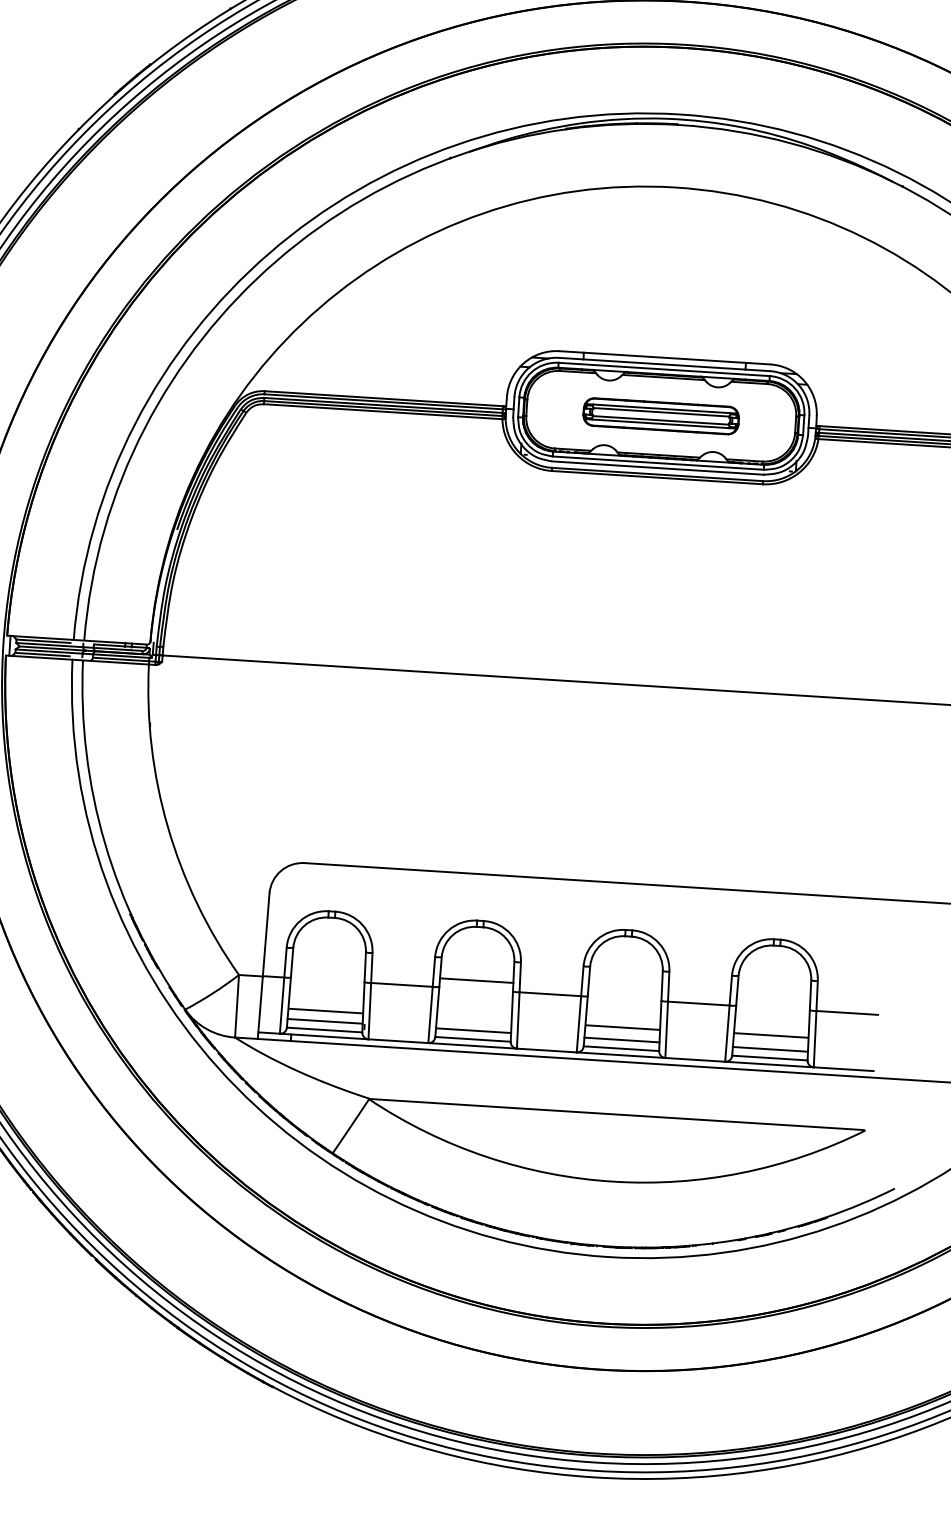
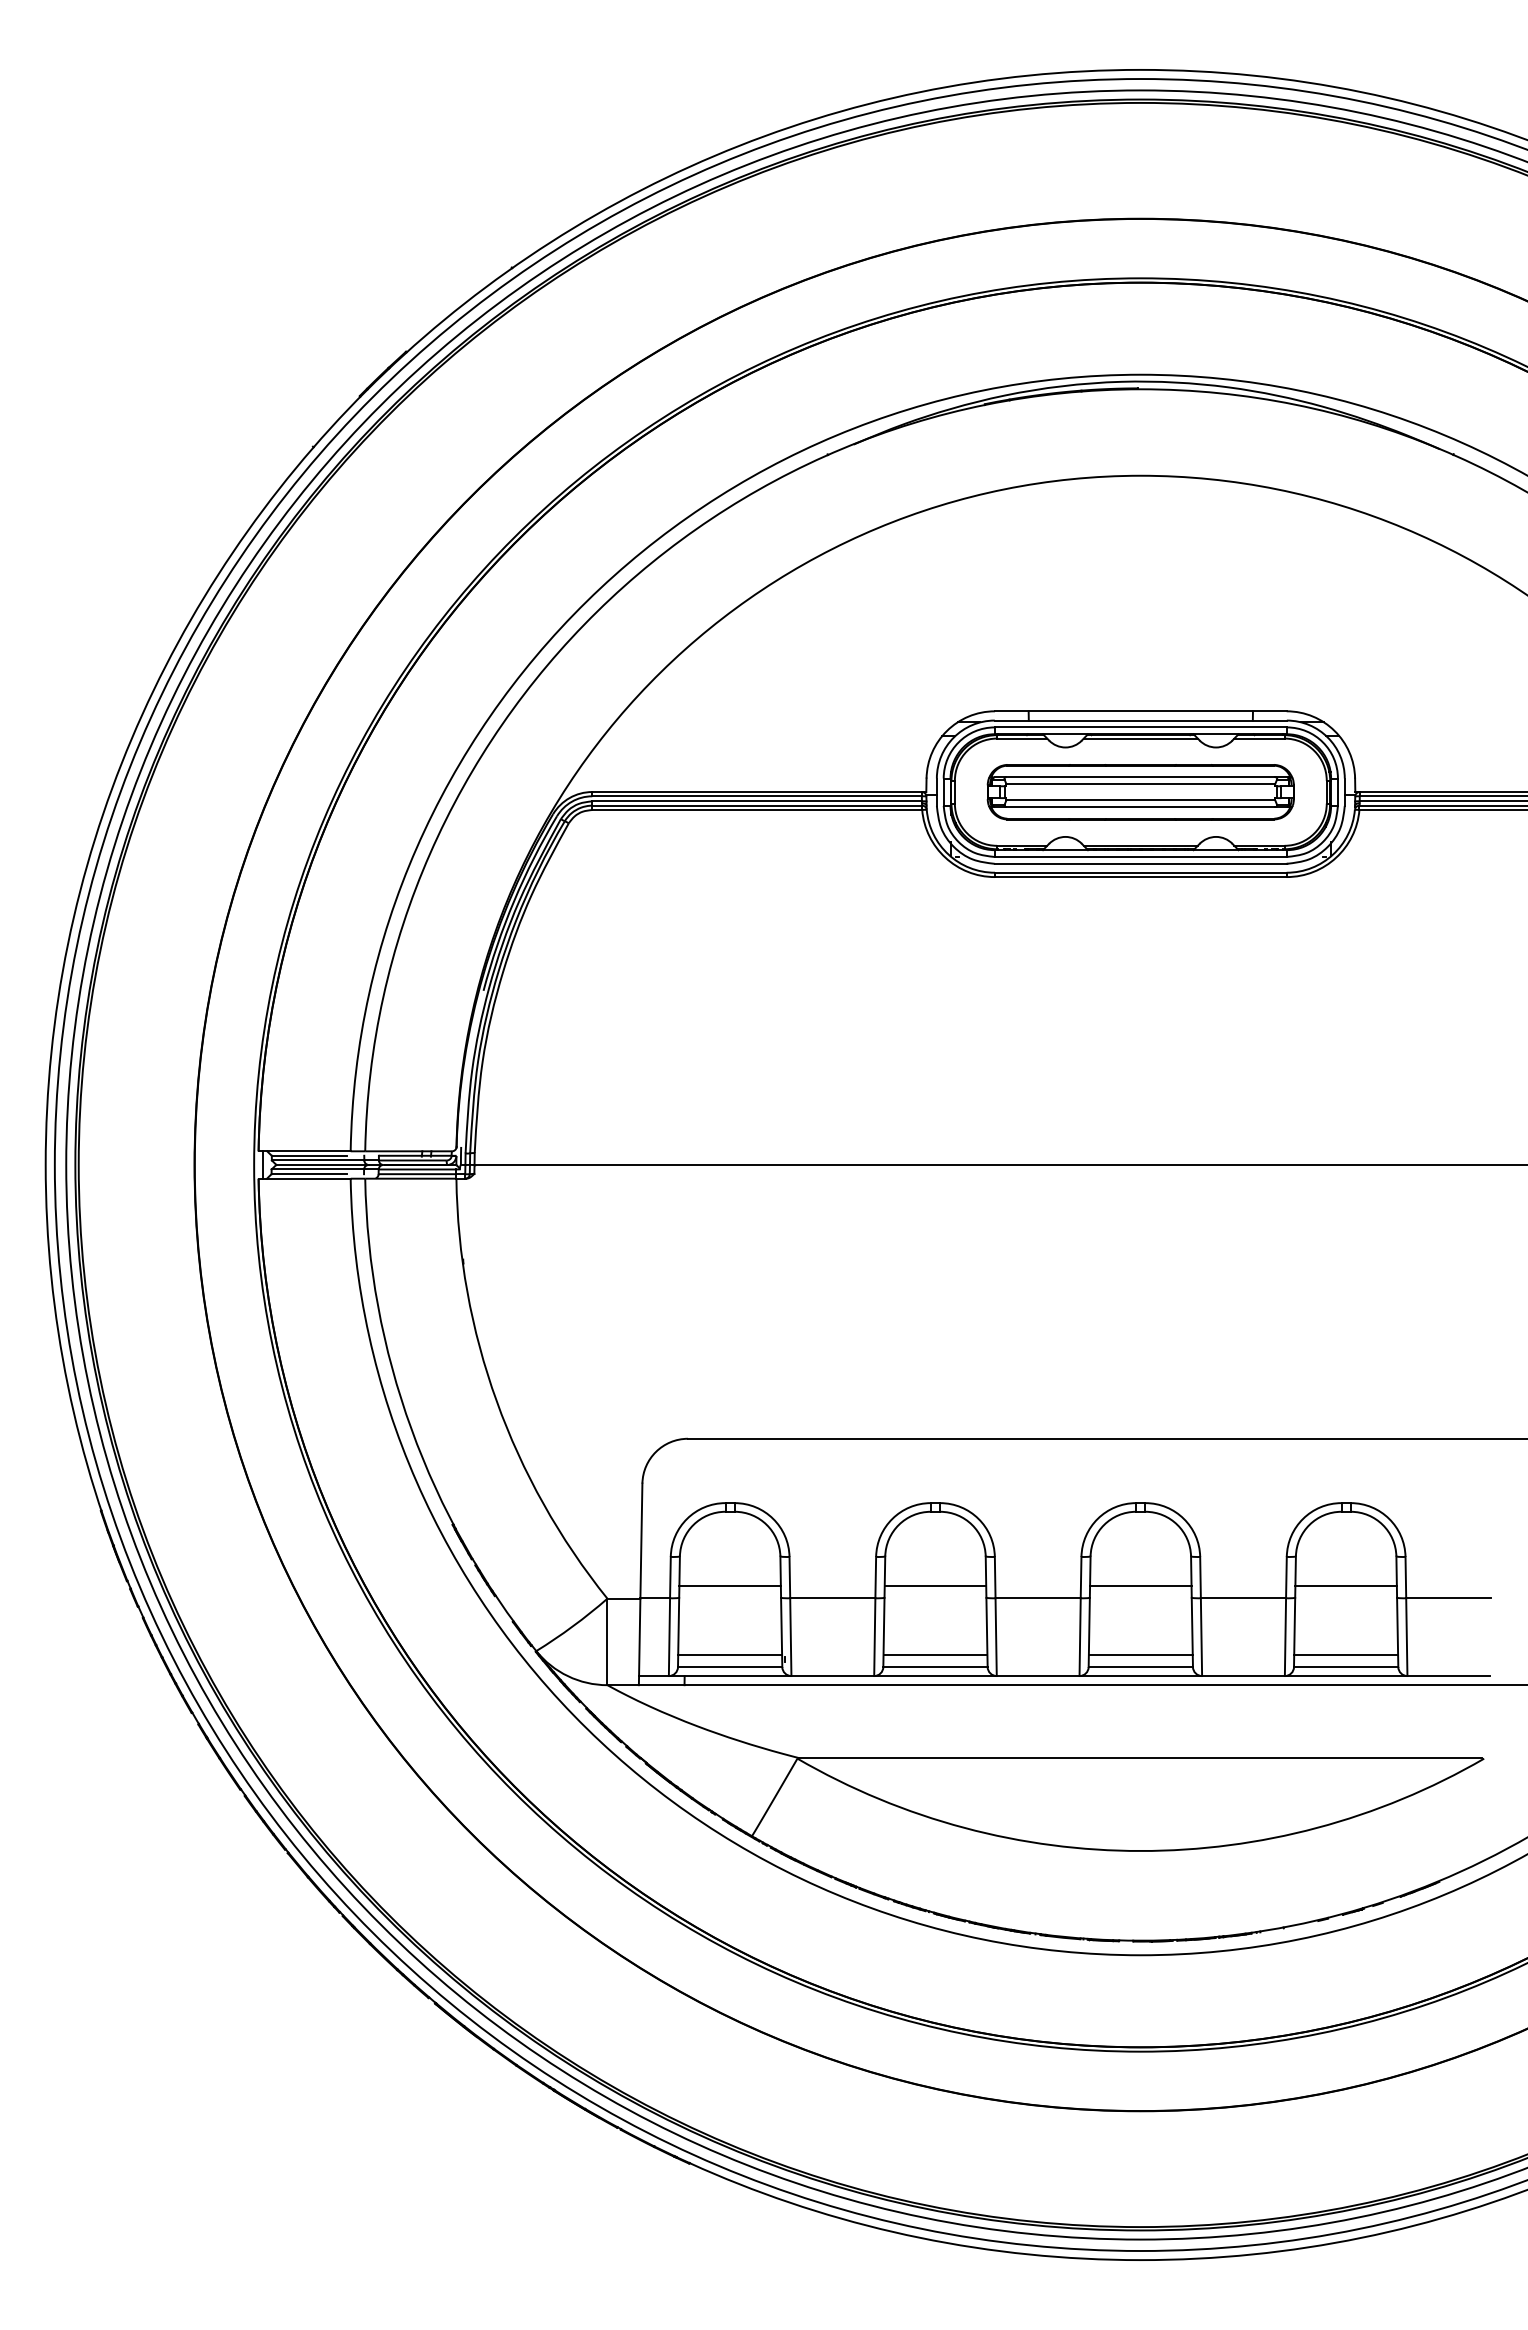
part: (661, 416) -> (1140, 792), size x1.43
line: (325, 1010) -> (729, 1585), moved
line: (622, 1027) -> (1140, 1585), moved
line: (770, 1035) -> (1345, 1585), moved

